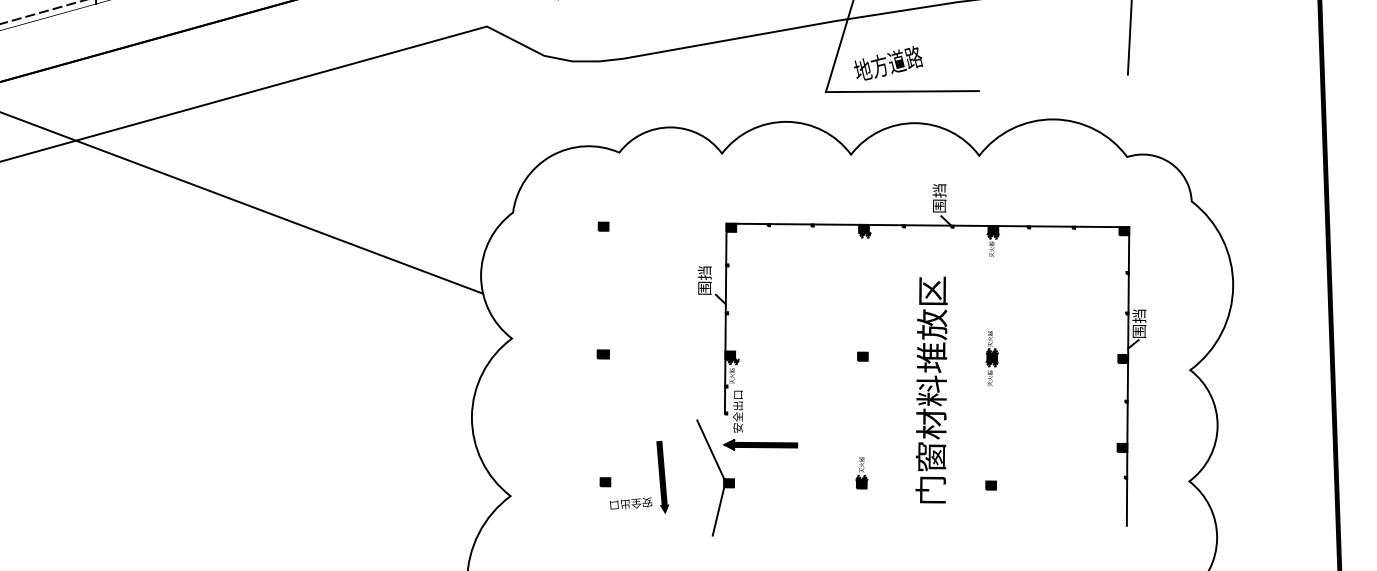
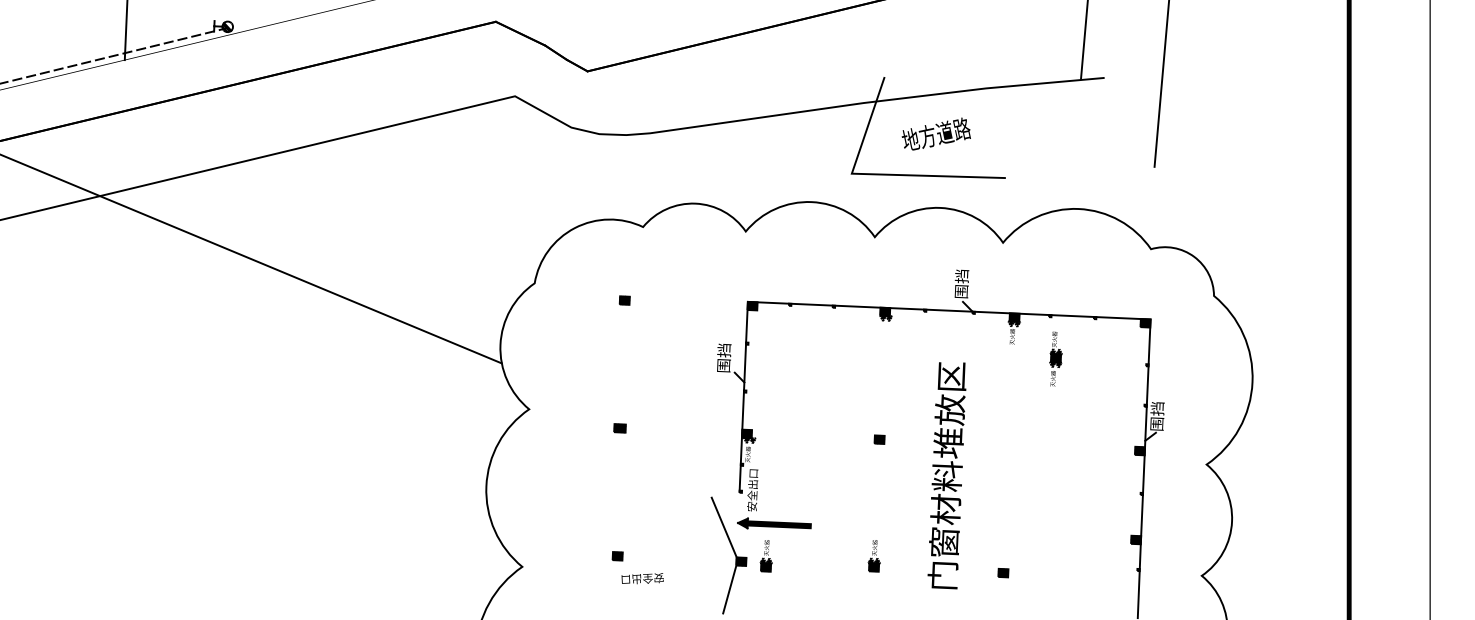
text: (887, 62) -> (935, 133), moved
part: (991, 357) -> (1055, 358), moved
part: (663, 477) -> (675, 553), removed
part: (753, 477) -> (765, 556), added

